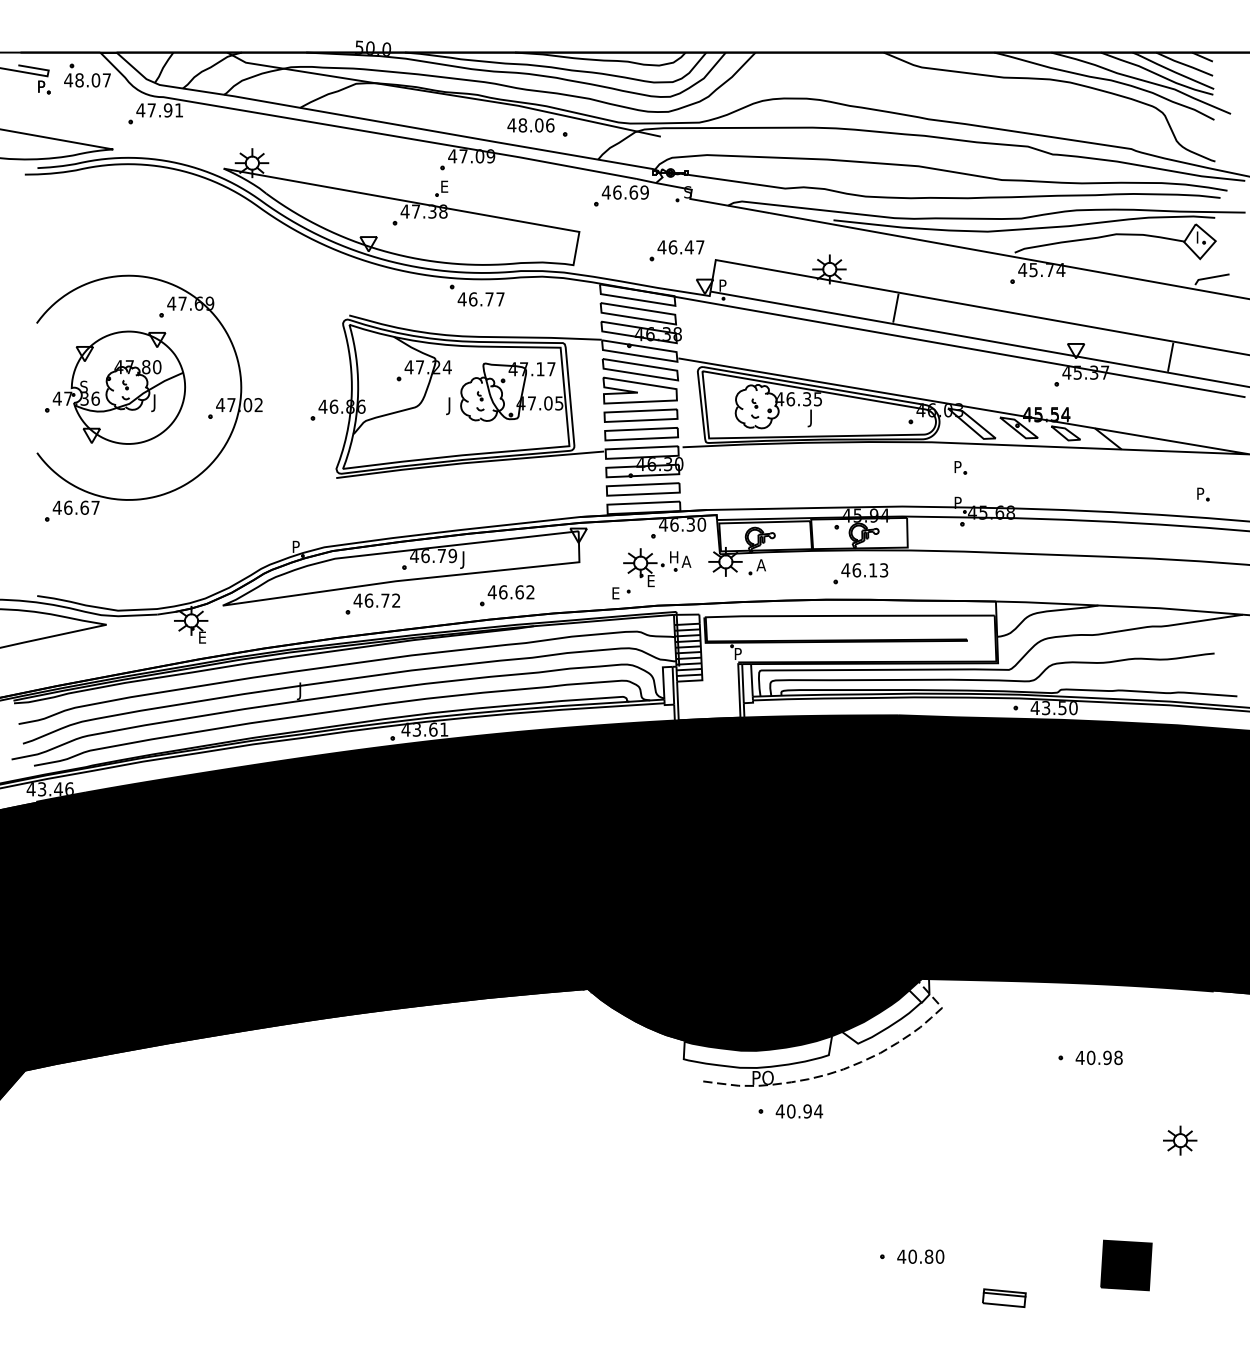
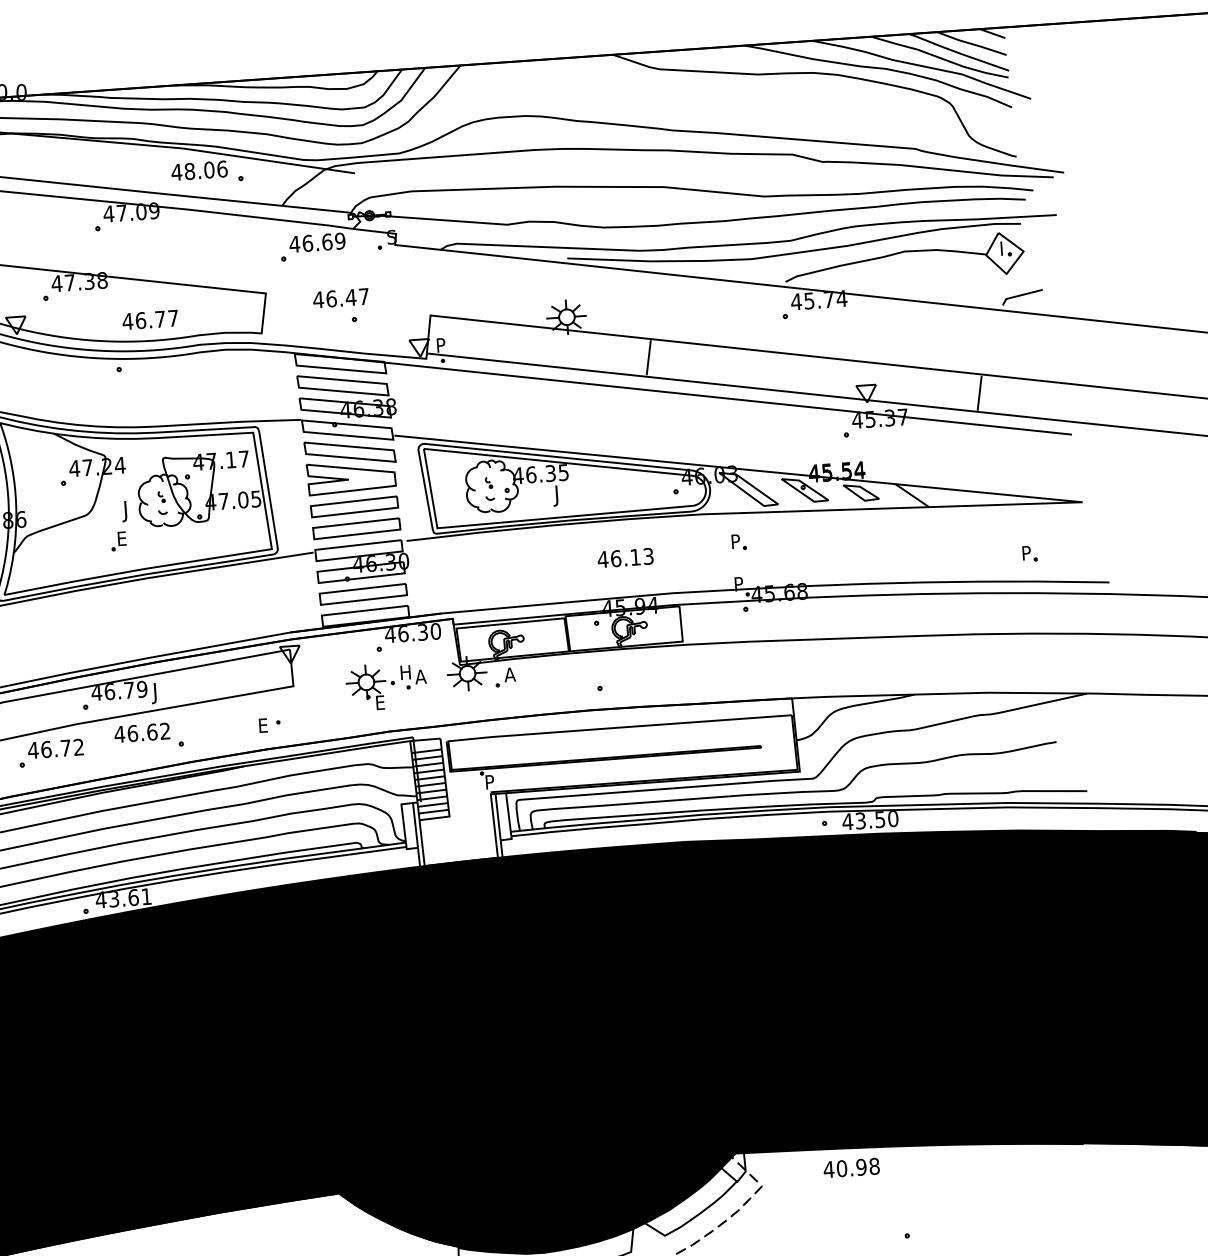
part: (441, 188) -> (118, 541), moved
text: (680, 247) -> (340, 298), moved
text: (480, 299) -> (149, 320), moved
text: (864, 570) -> (625, 558), moved
text: (510, 592) -> (141, 733), moved
part: (621, 593) -> (269, 725), moved
text: (1098, 1057) -> (850, 1167), moved

